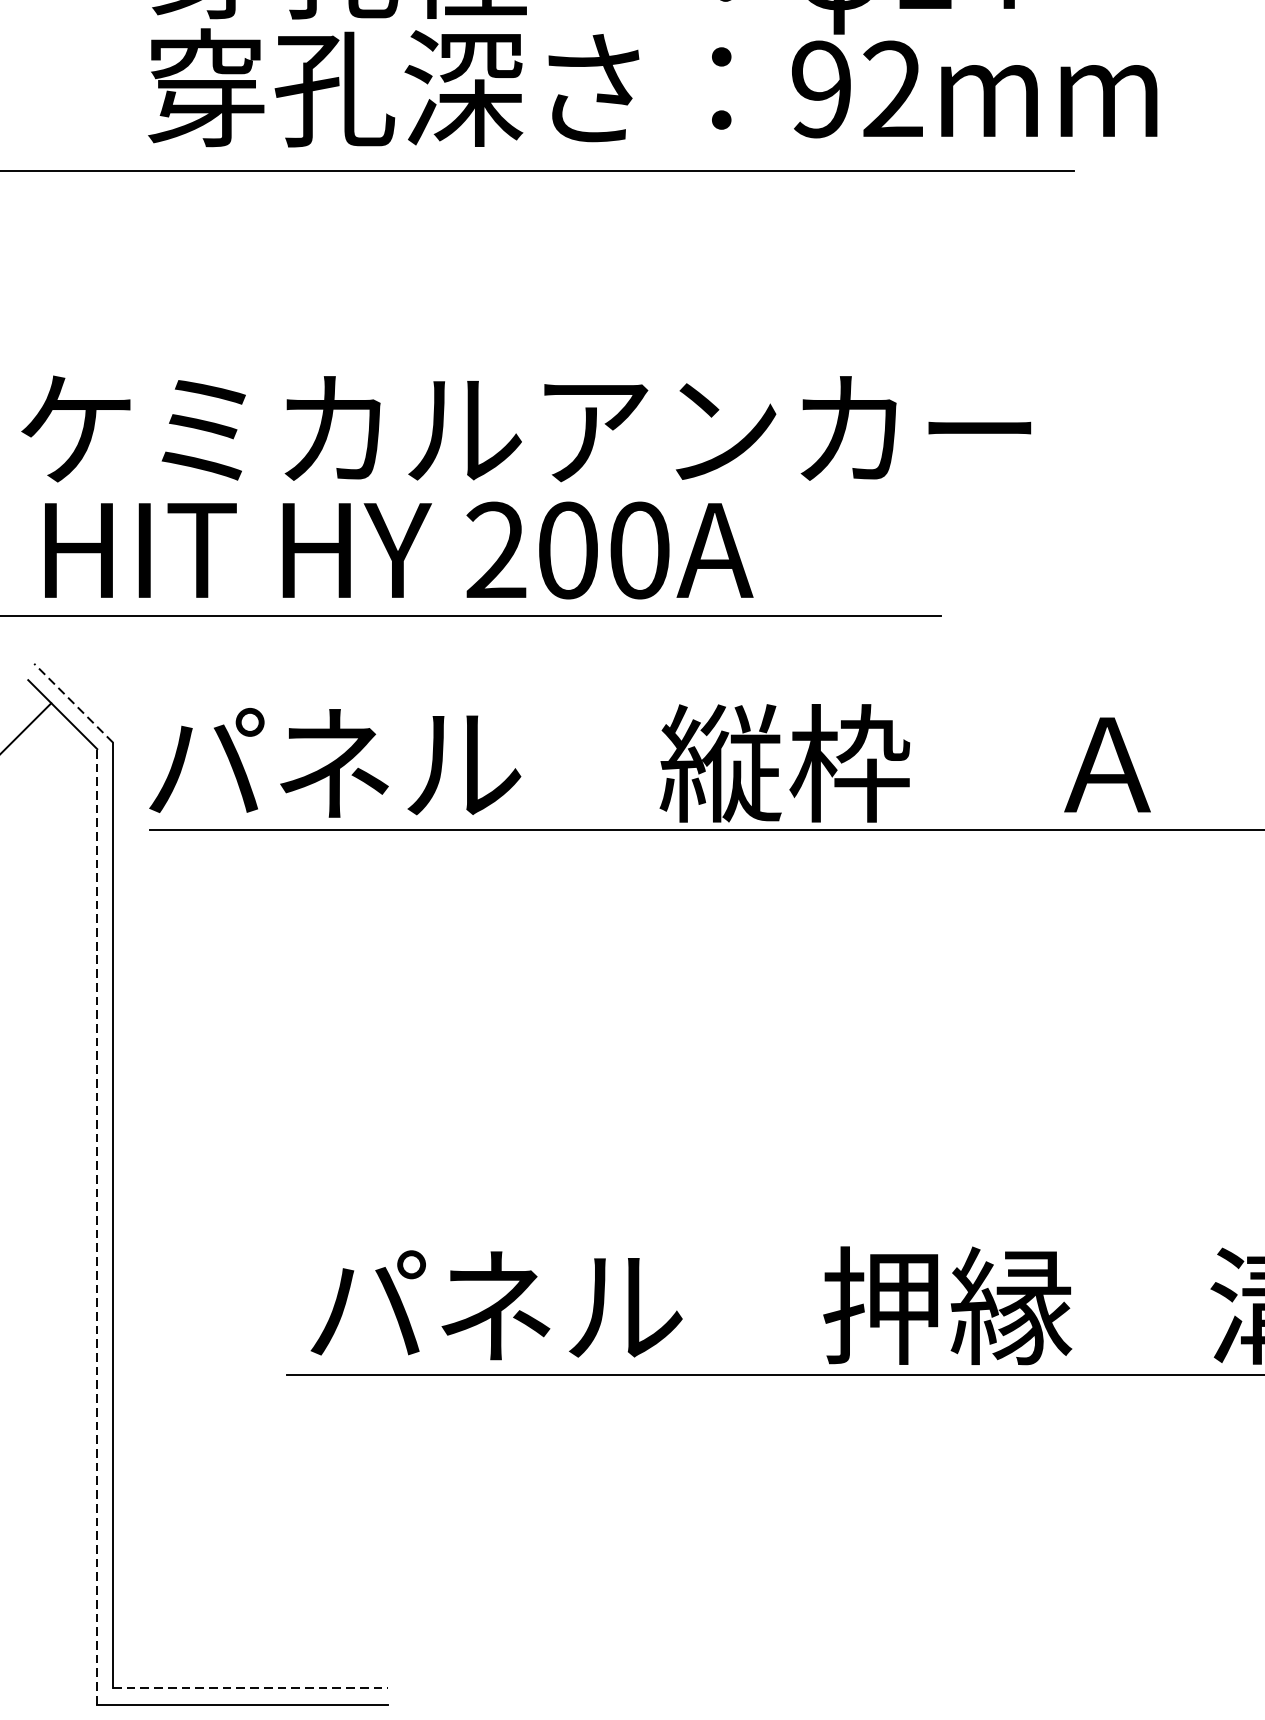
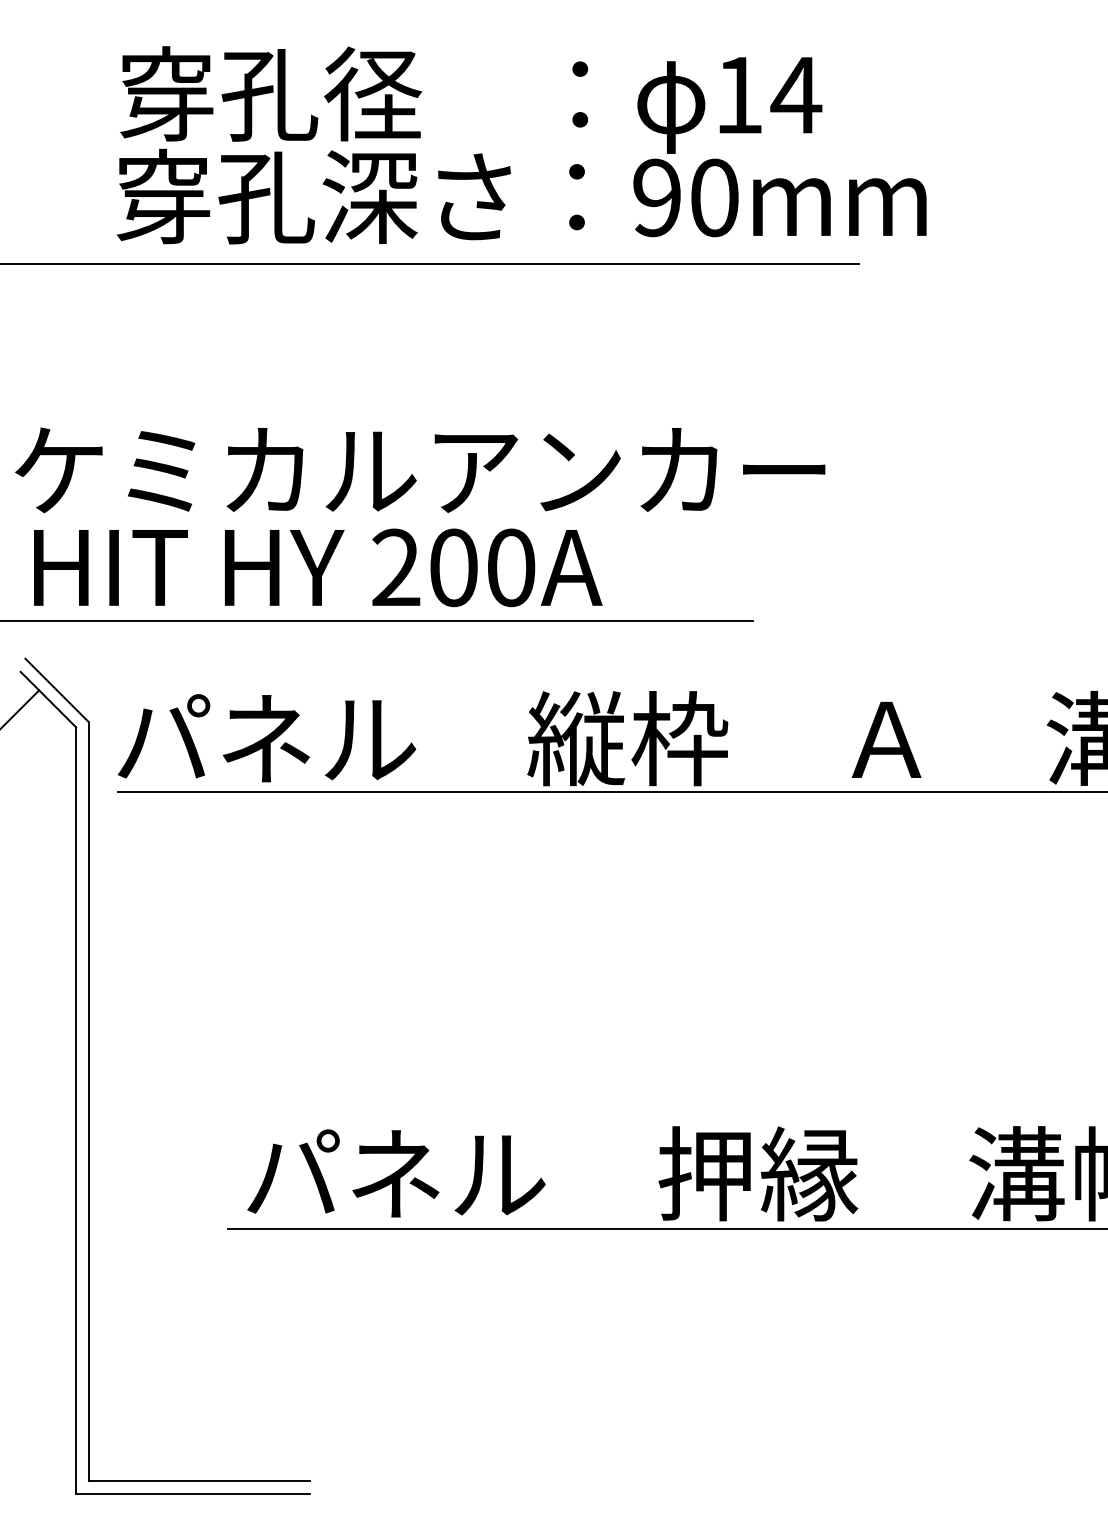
text: (893, 88) -> (714, 197), 92mm -> 90mm
line: (74, 703) -> (57, 690), dashed -> solid
line: (97, 1226) -> (76, 1110), dashed -> solid
line: (251, 1687) -> (199, 1480), dashed -> solid

